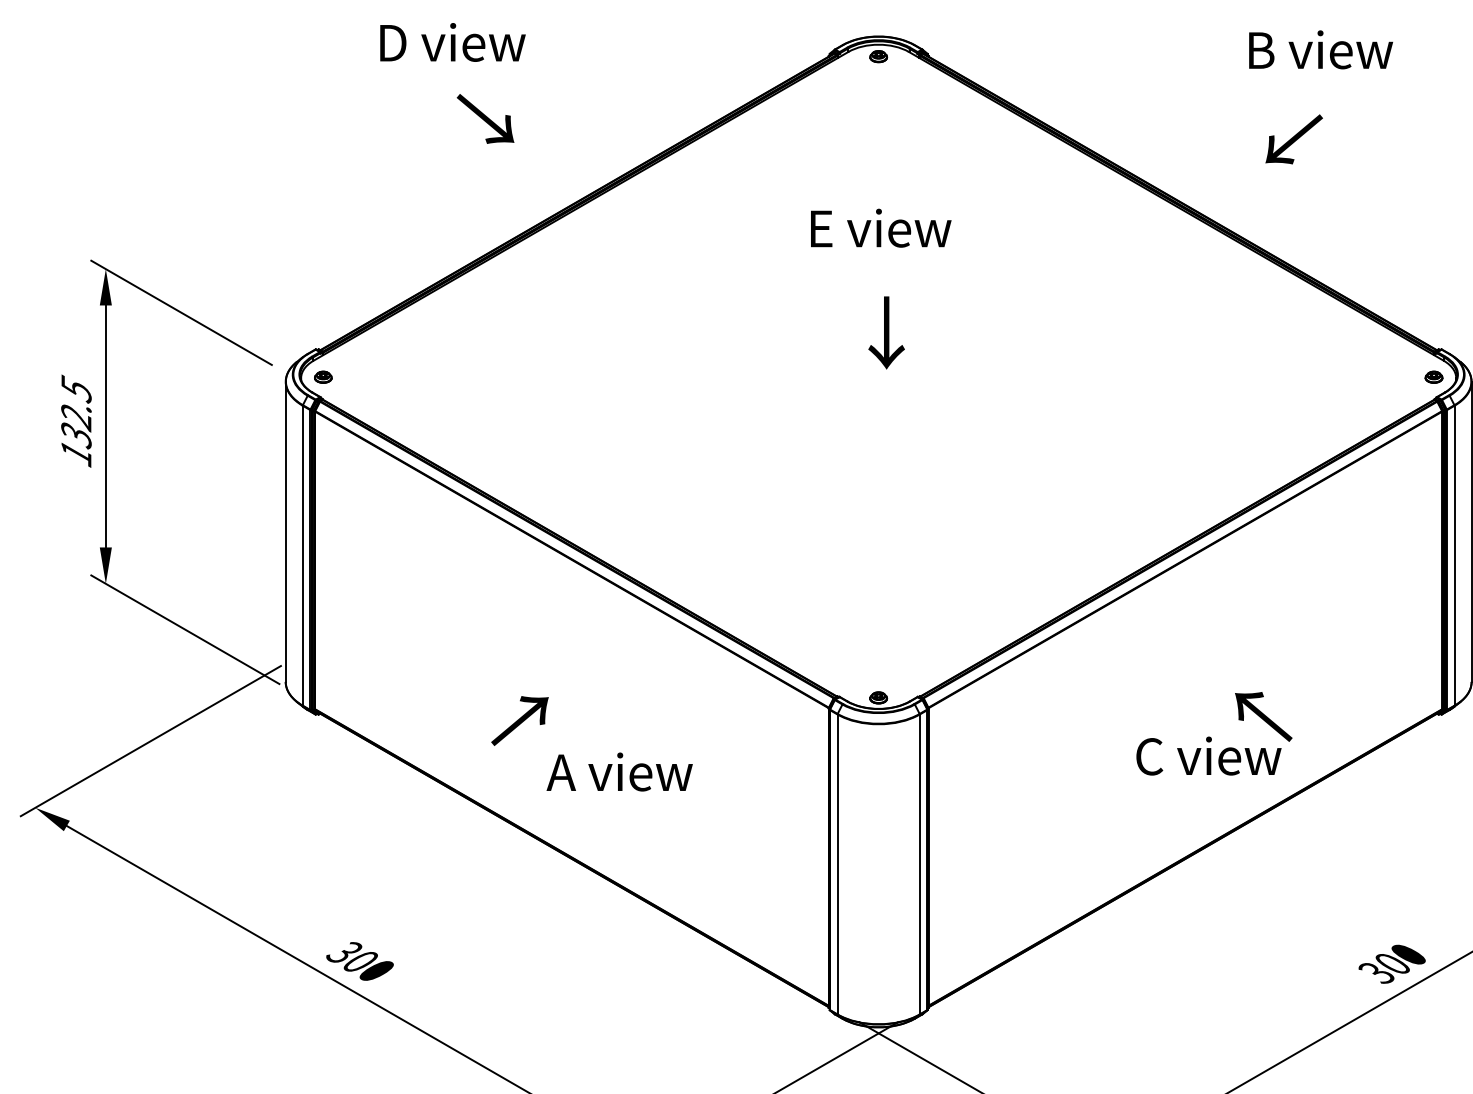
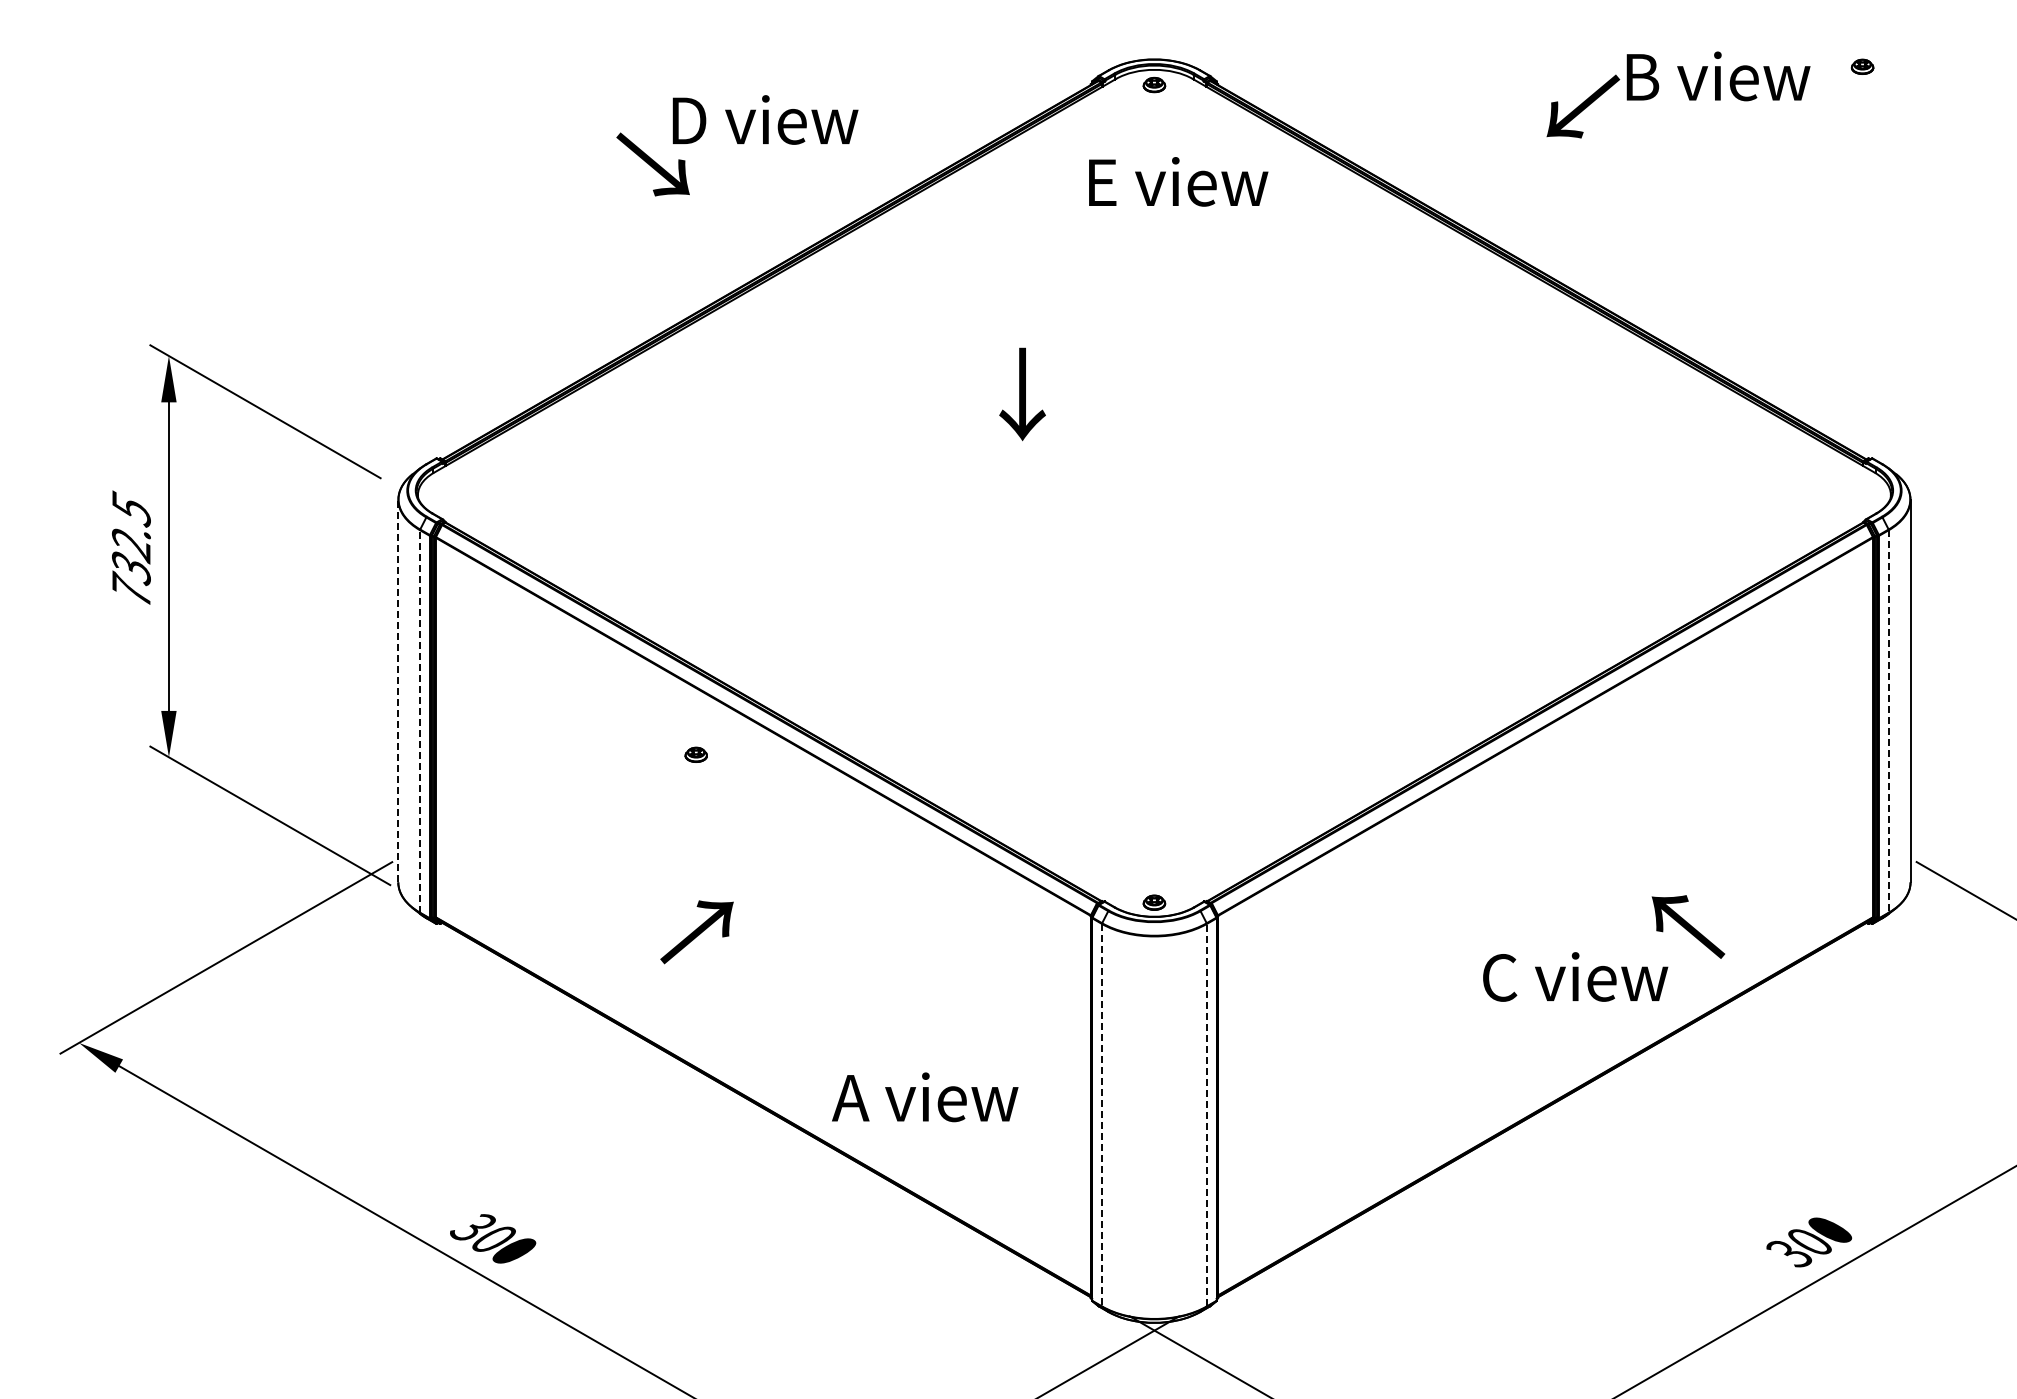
text: (452, 42) -> (765, 119), moved
text: (1294, 139) -> (1583, 106), moved
text: (881, 227) -> (1178, 181), moved
text: (886, 333) -> (1022, 394), moved
part: (322, 376) -> (695, 754), moved
part: (1433, 376) -> (1862, 66), moved
text: (76, 452) -> (131, 589), 132.5 -> 732.5
line: (285, 531) -> (398, 690), solid -> dashed
line: (303, 554) -> (420, 720), solid -> dashed
line: (1454, 555) -> (1888, 721), solid -> dashed
text: (1263, 716) -> (1688, 926), moved
text: (619, 772) -> (925, 1097), moved
line: (919, 863) -> (1206, 1114), solid -> dashed
line: (837, 864) -> (1101, 1115), solid -> dashed

